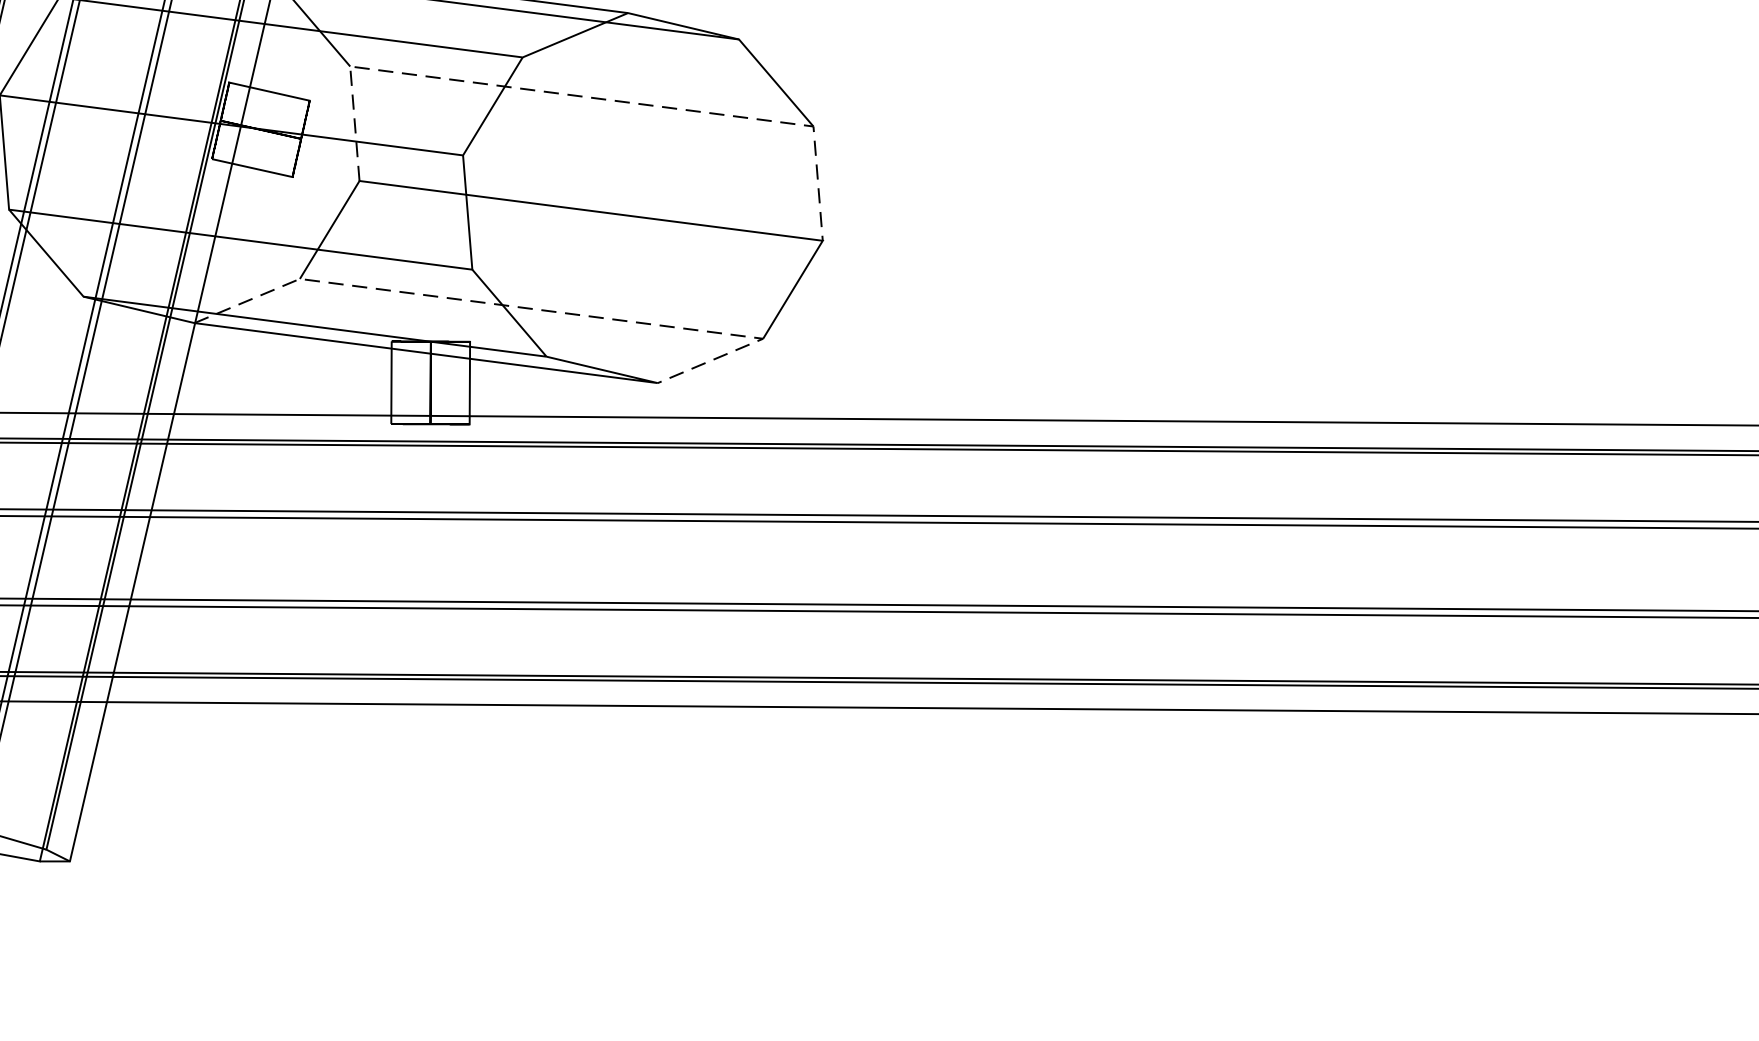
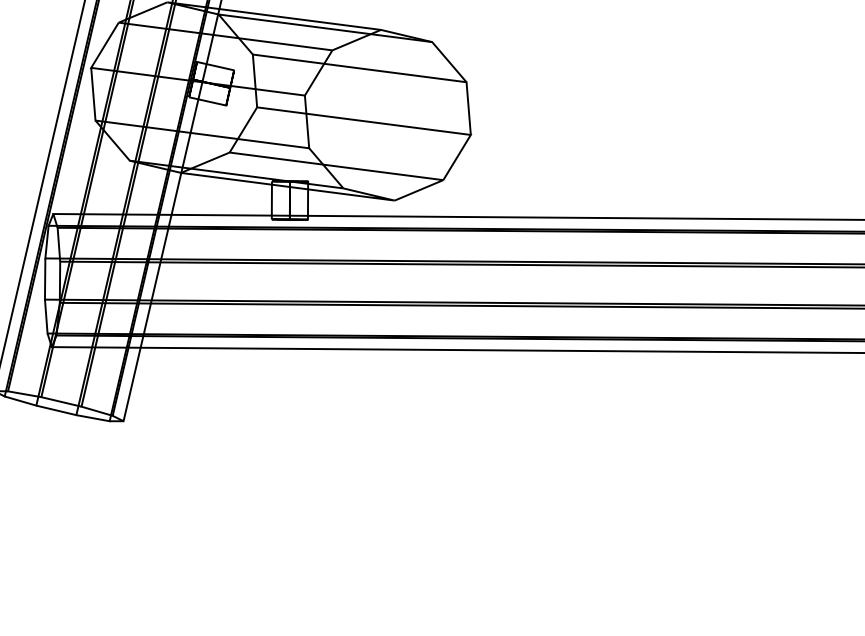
line: (581, 96) -> (359, 68), dashed -> solid
line: (531, 309) -> (336, 166), dashed -> solid

